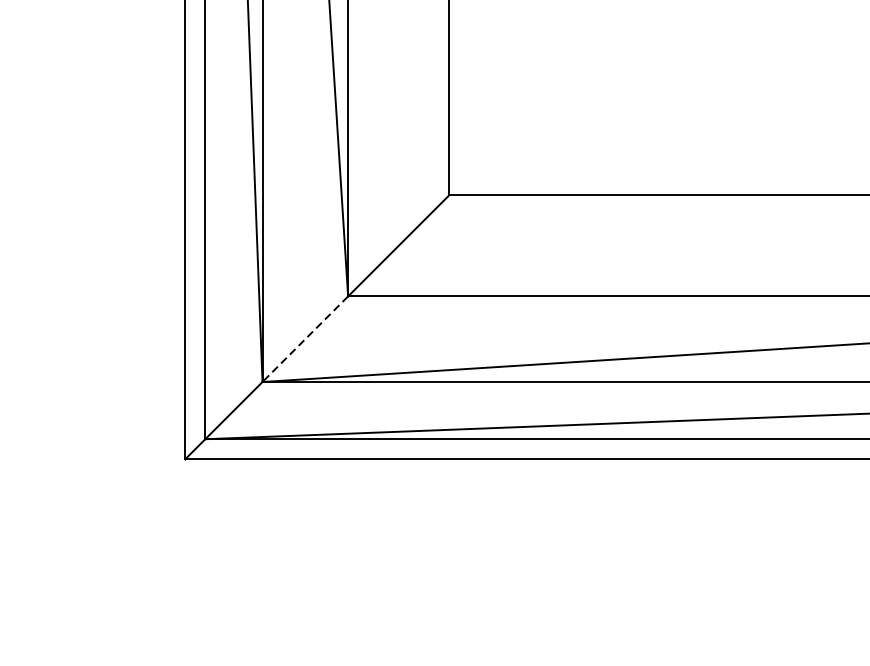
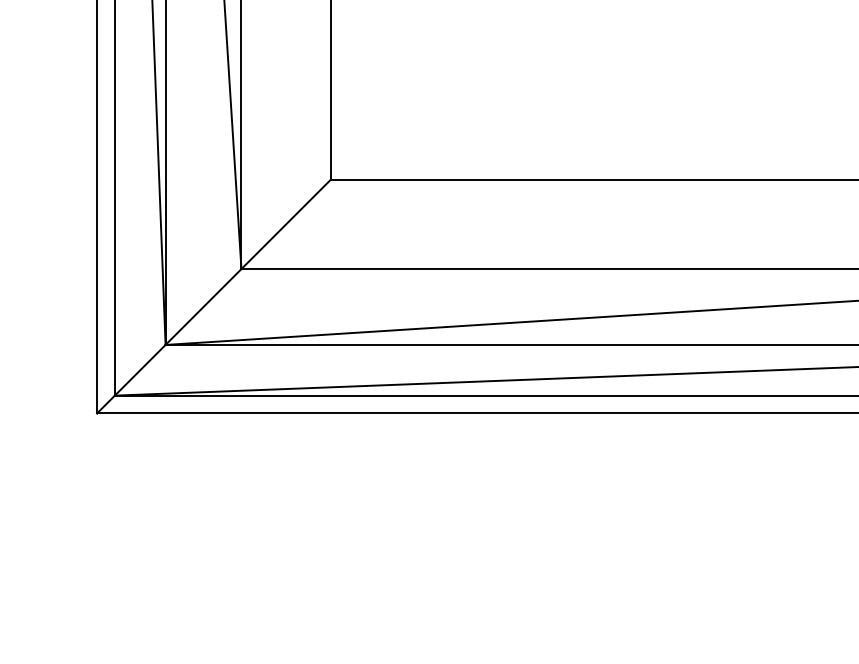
line: (305, 339) -> (203, 307), dashed -> solid

